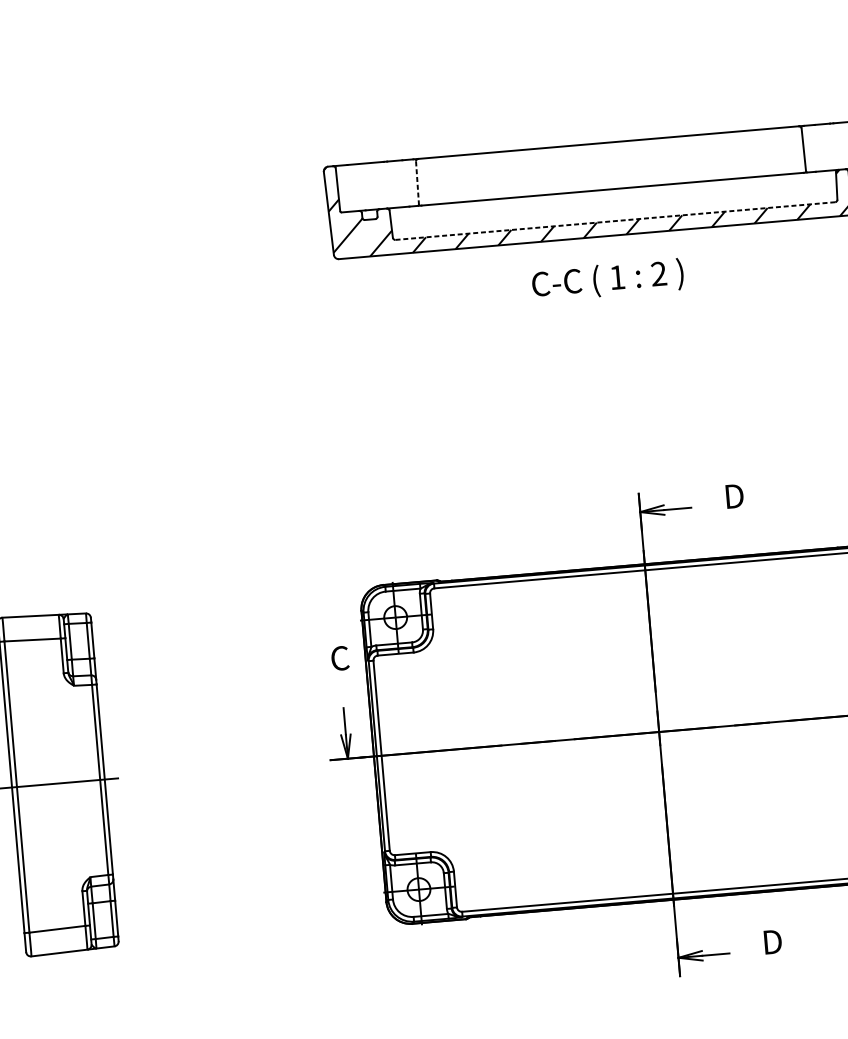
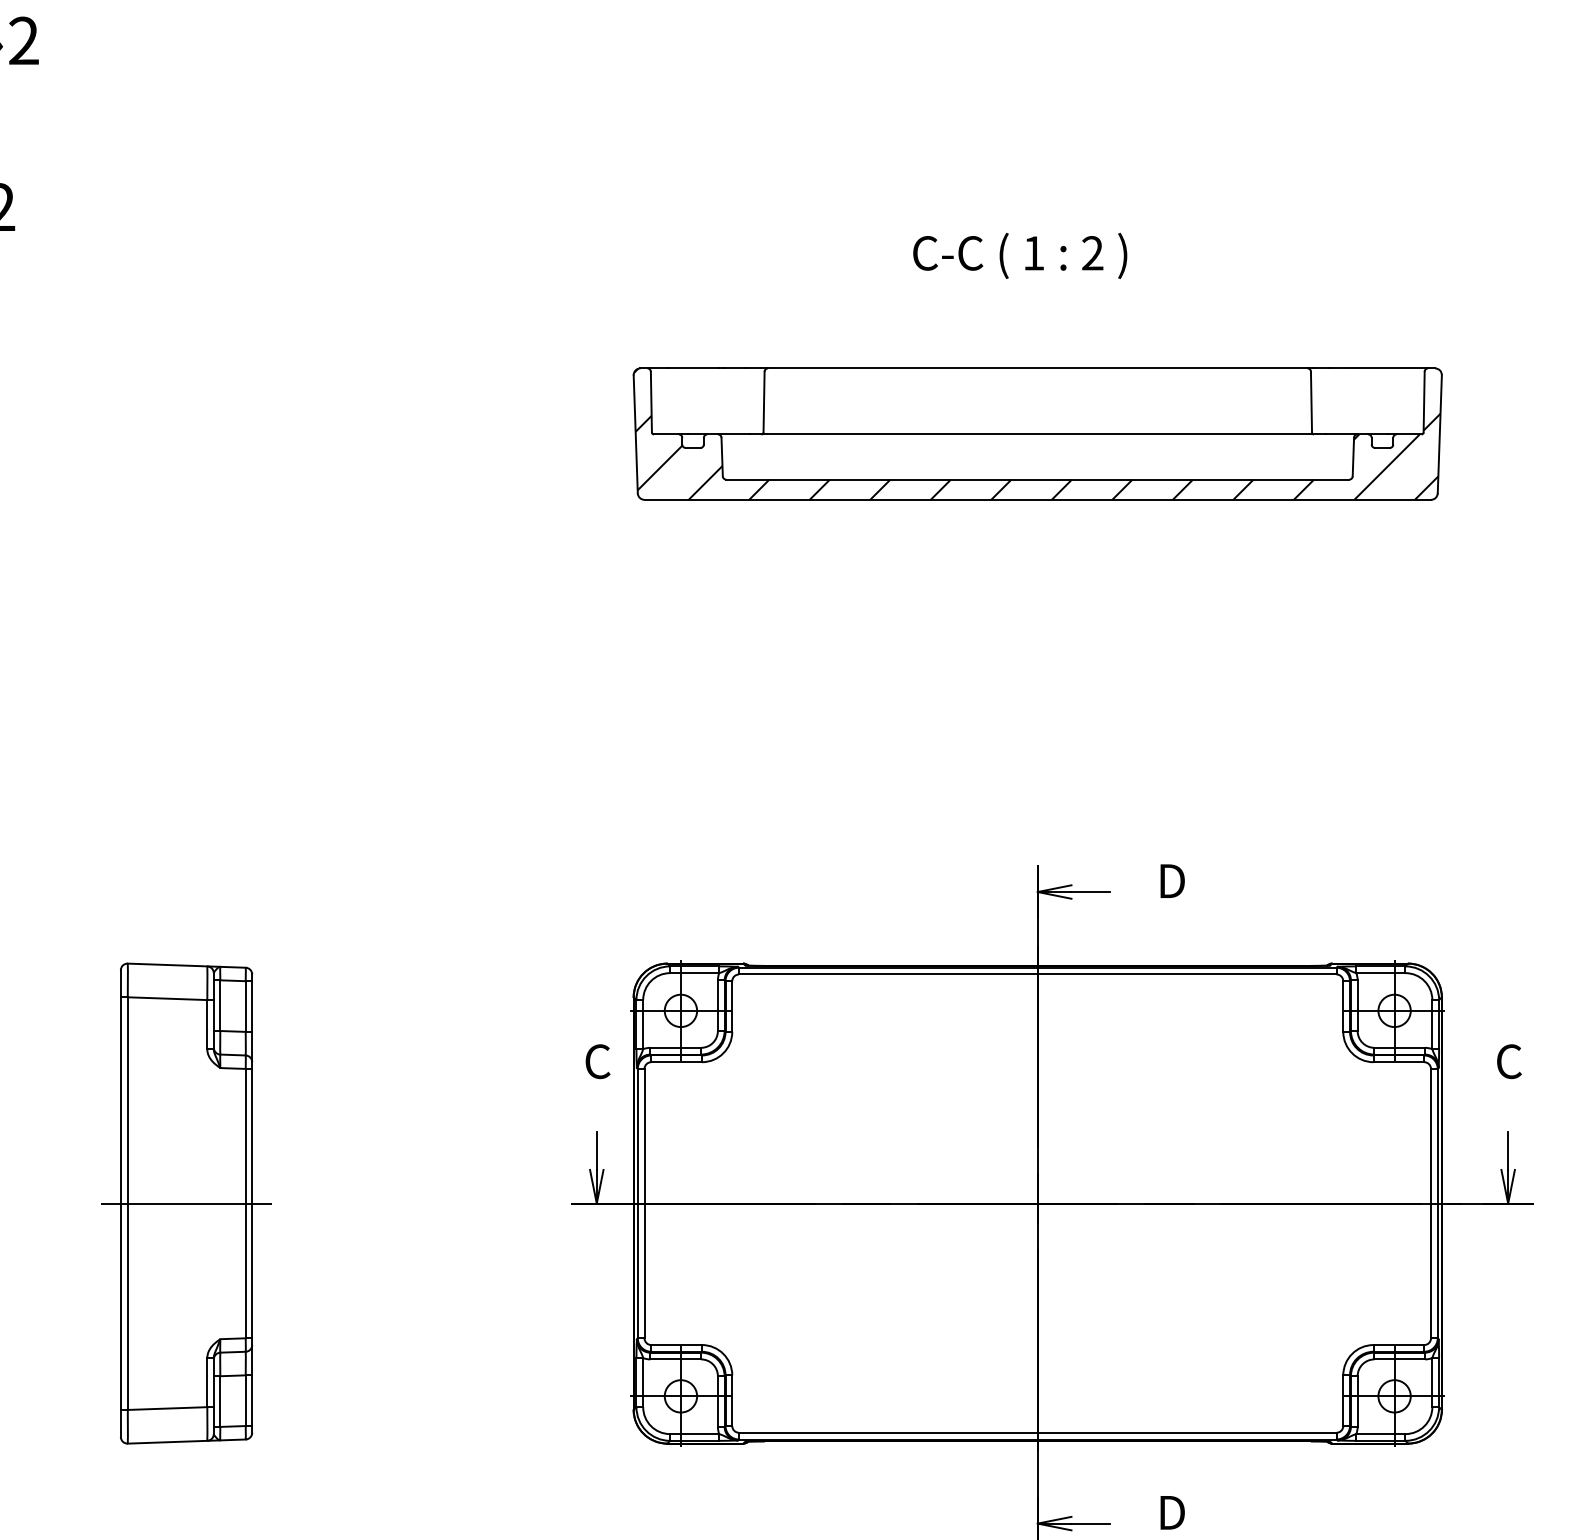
line: (417, 183) -> (764, 402), dashed -> solid
line: (615, 221) -> (1037, 479), dashed -> solid
text: (608, 279) -> (1020, 255), moved

